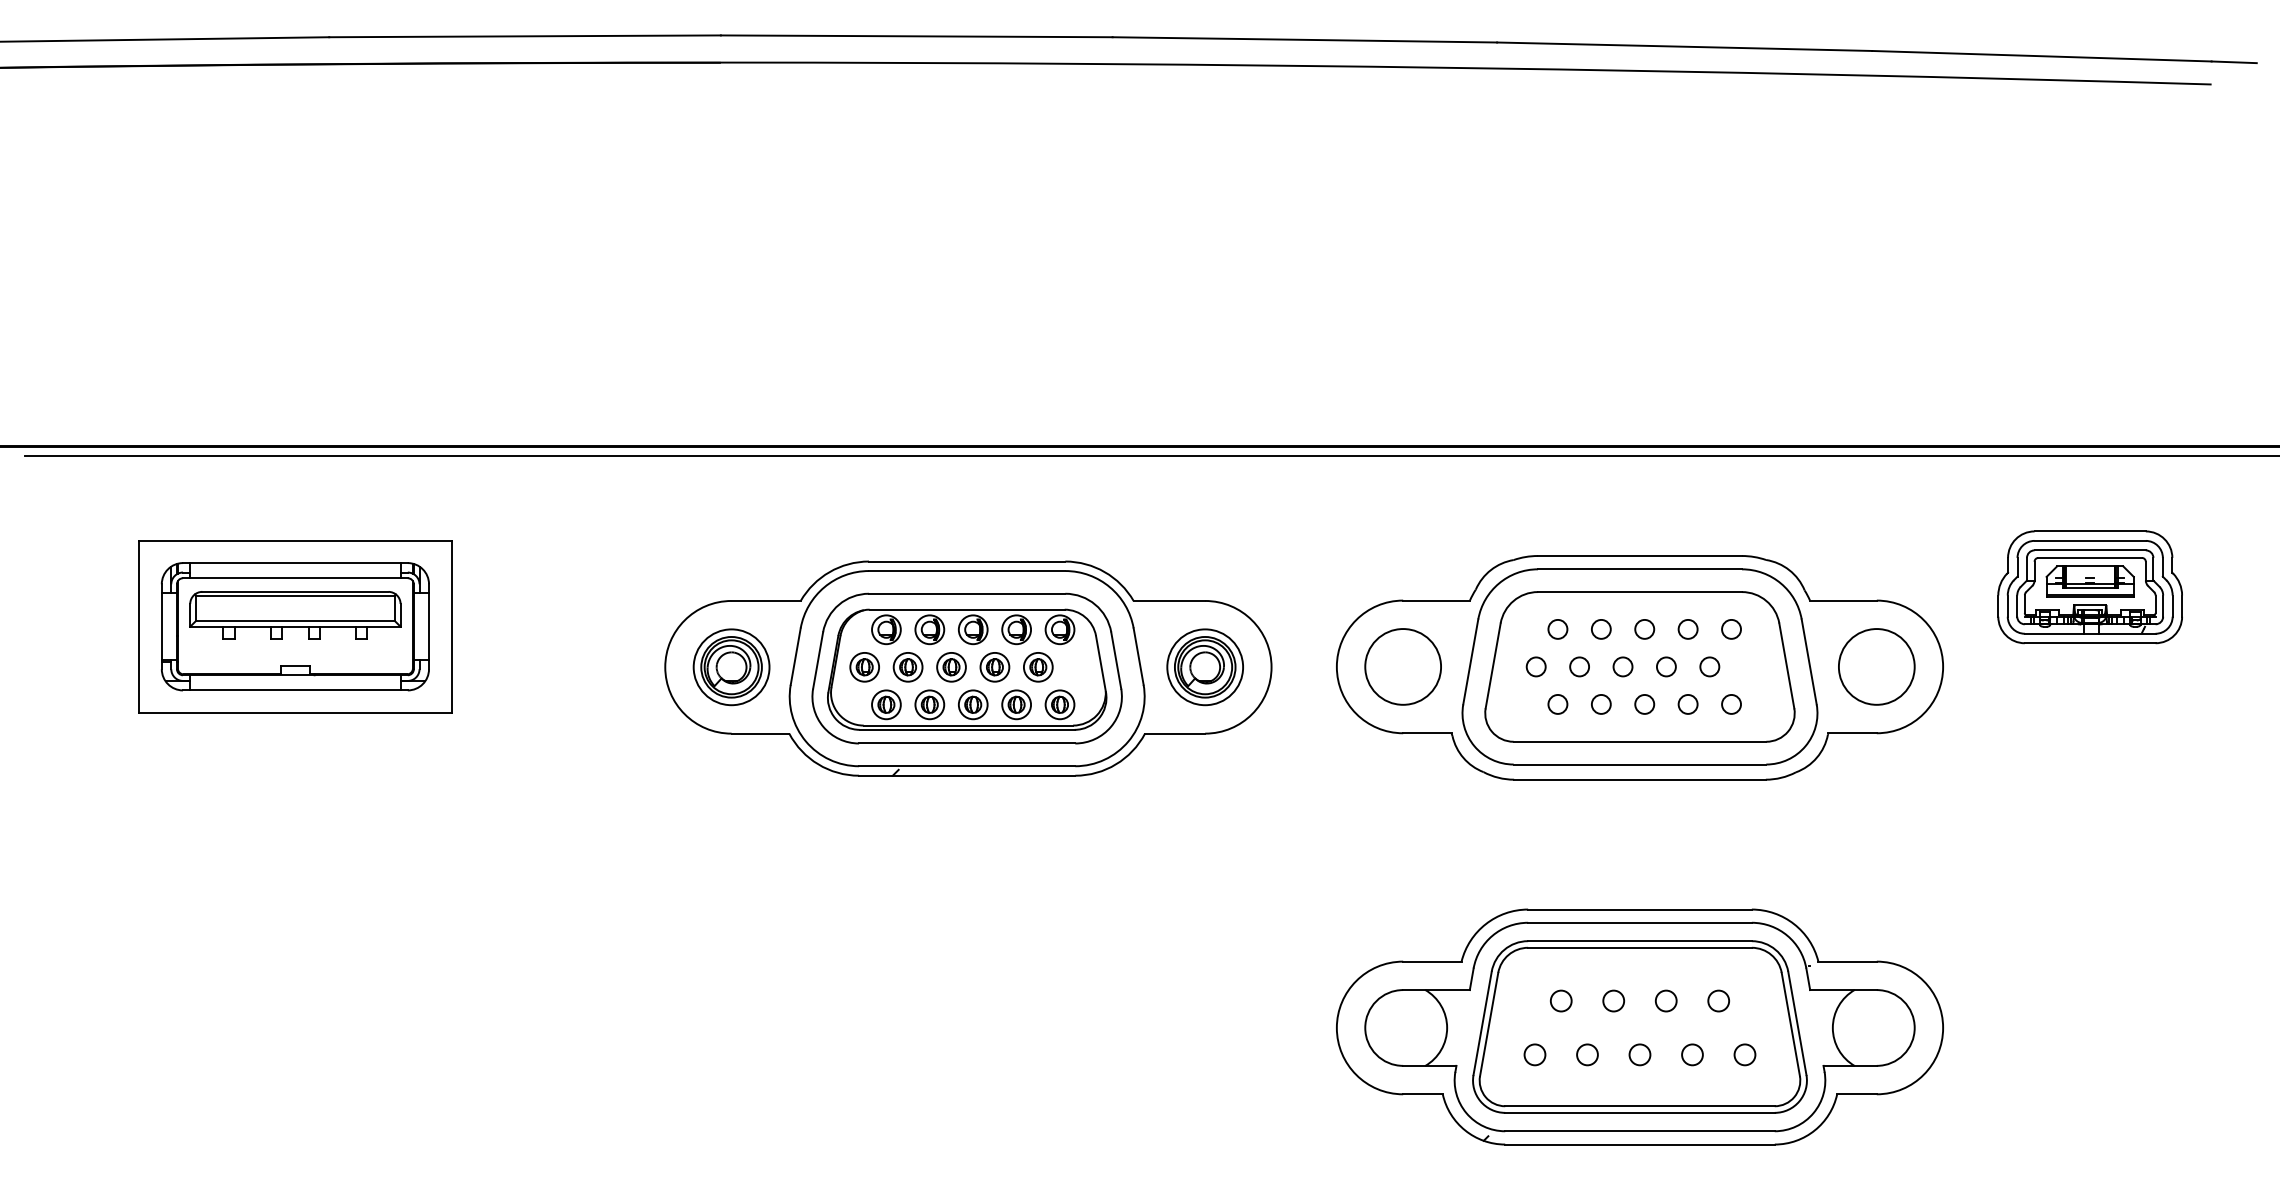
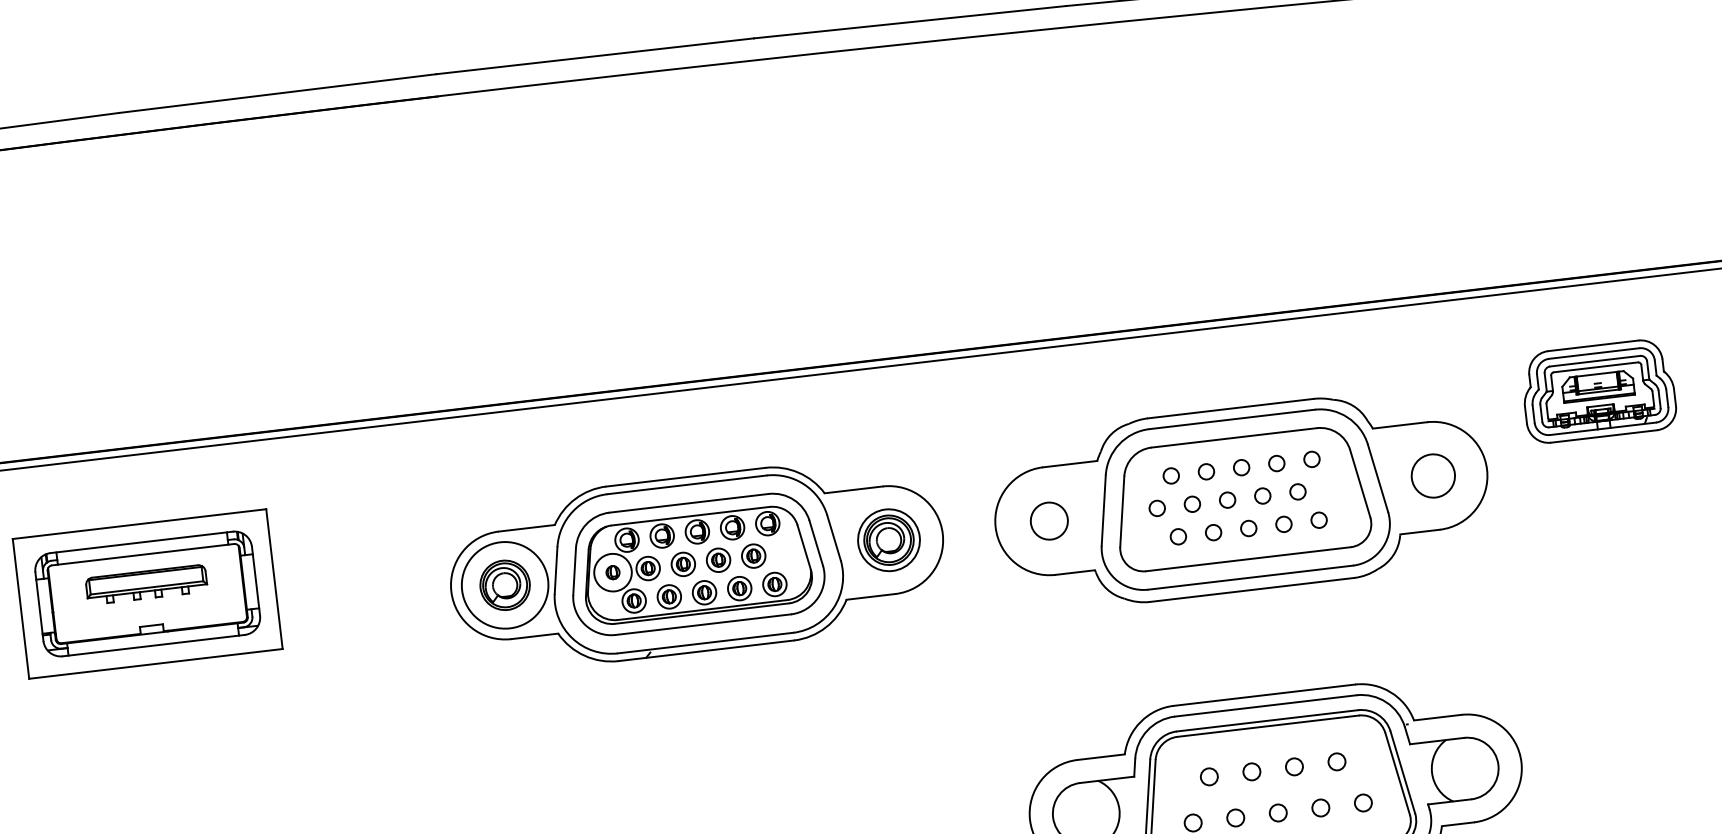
part: (295, 615) -> (146, 584), size x0.7
circle: (864, 666) -> (612, 572), size x1.6
circle: (1402, 666) -> (1048, 520), size x0.6
circle: (1876, 666) -> (1433, 475), size x0.7
circle: (731, 667) -> (505, 585), size x1.4

